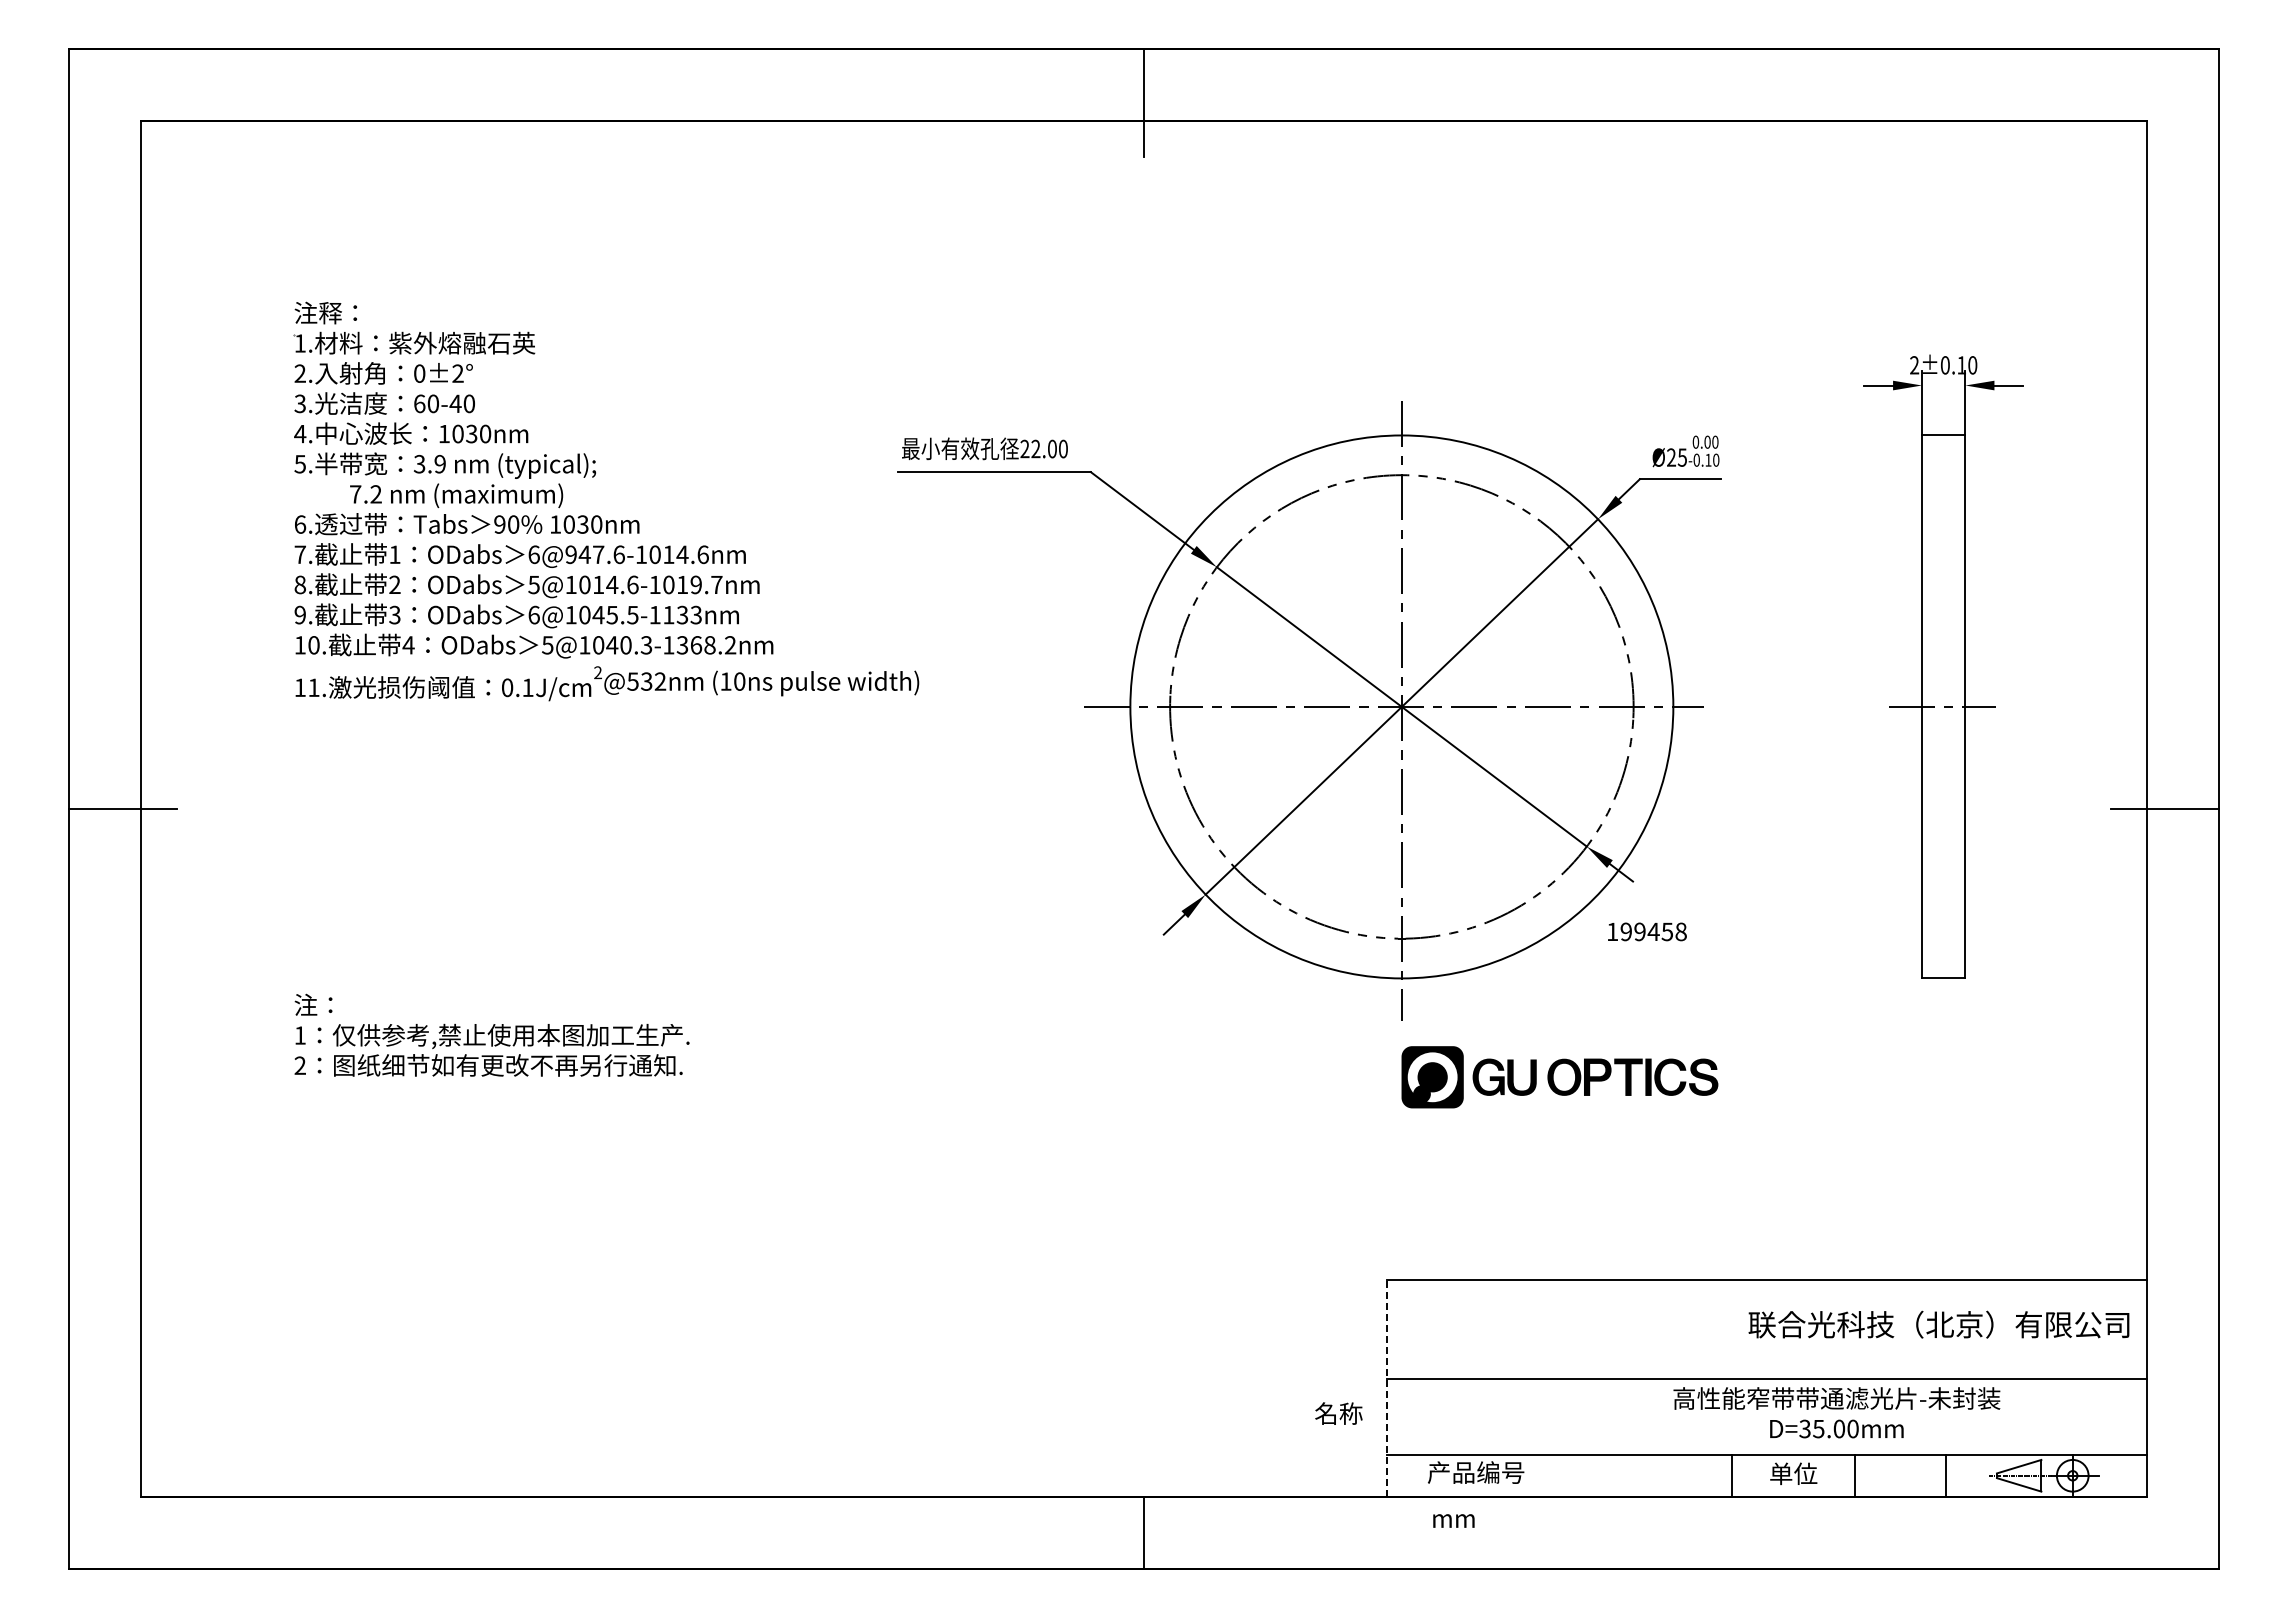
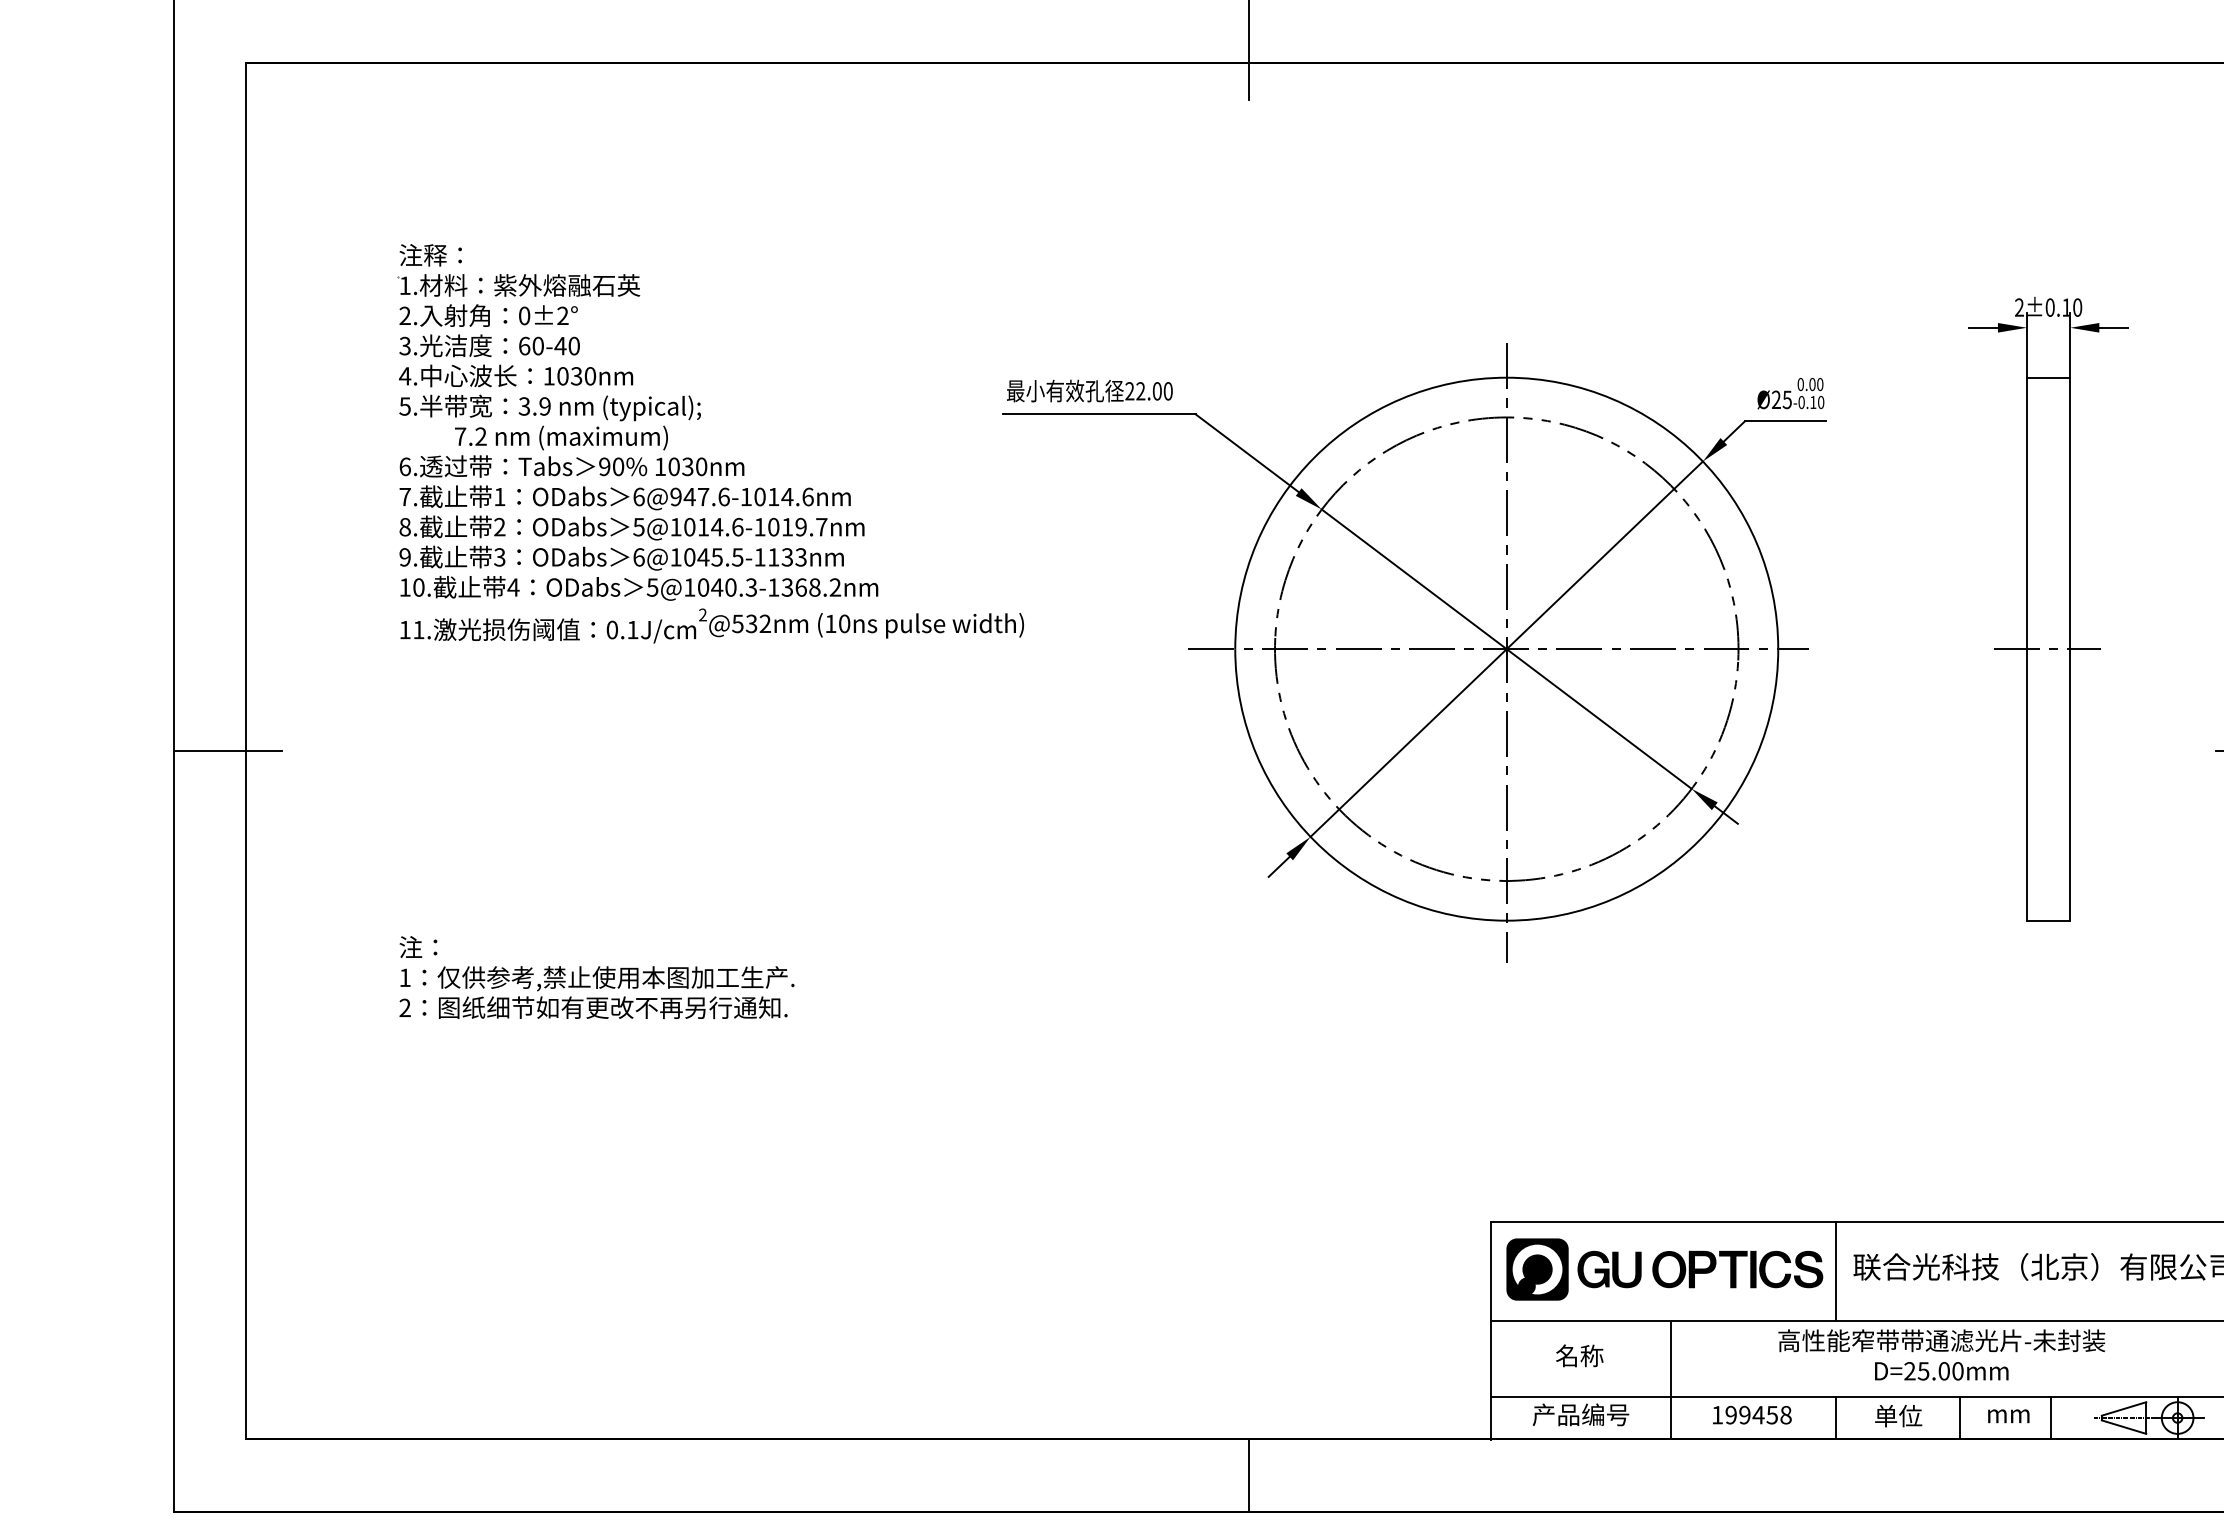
text: (1647, 931) -> (1752, 1414), moved
part: (1559, 1077) -> (1664, 1269), moved
line: (1731, 1328) -> (1836, 1270), added
line: (1386, 1388) -> (1491, 1330), dashed -> solid
text: (1338, 1413) -> (1579, 1355), moved
text: (1804, 1429) -> (1909, 1371), D=35.00mm -> D=25.00mm
line: (1565, 1437) -> (1670, 1379), added
text: (1453, 1520) -> (2008, 1415), moved

